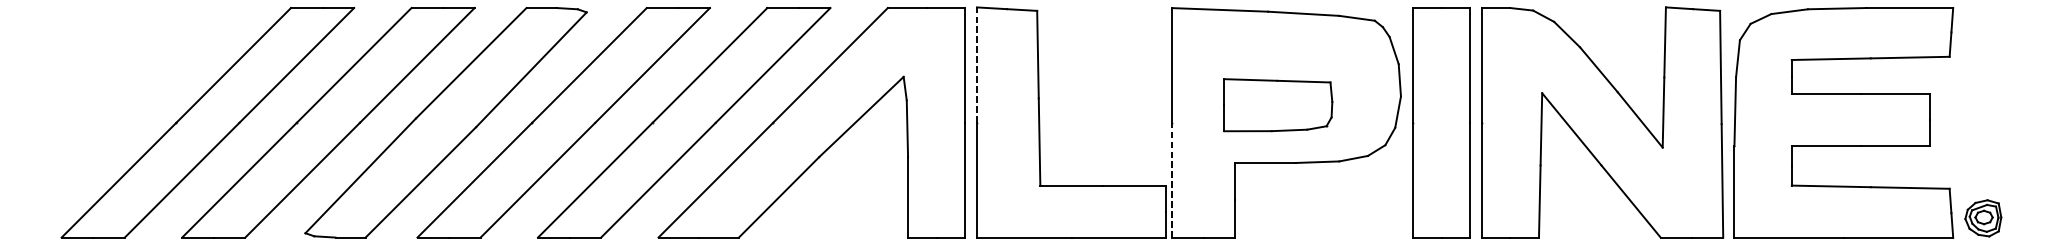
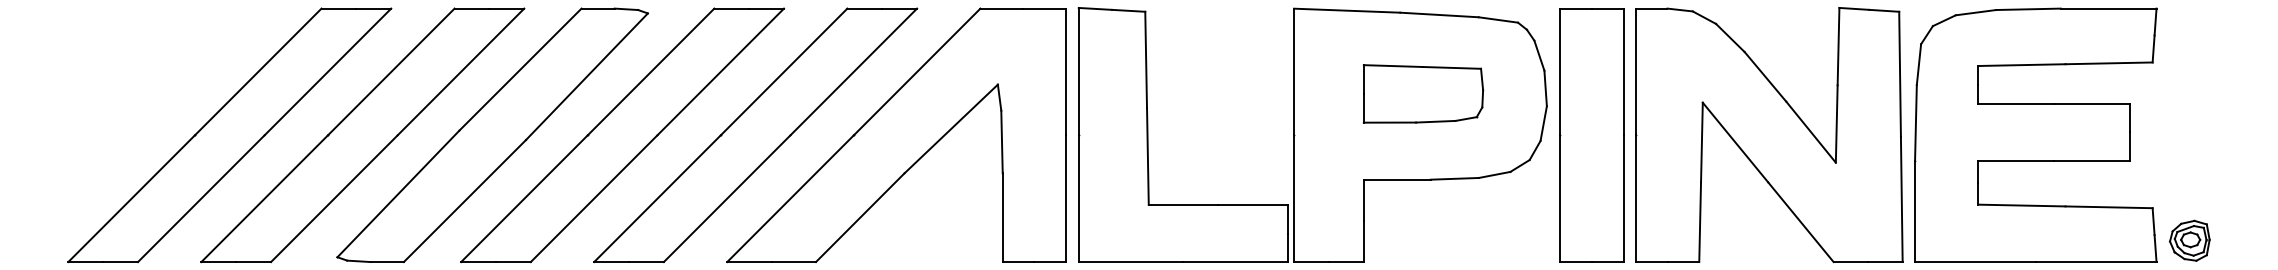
line: (976, 64) -> (1078, 71), dashed -> solid
part: (1278, 104) -> (1423, 93), moved
line: (1172, 180) -> (1294, 198), dashed -> solid

